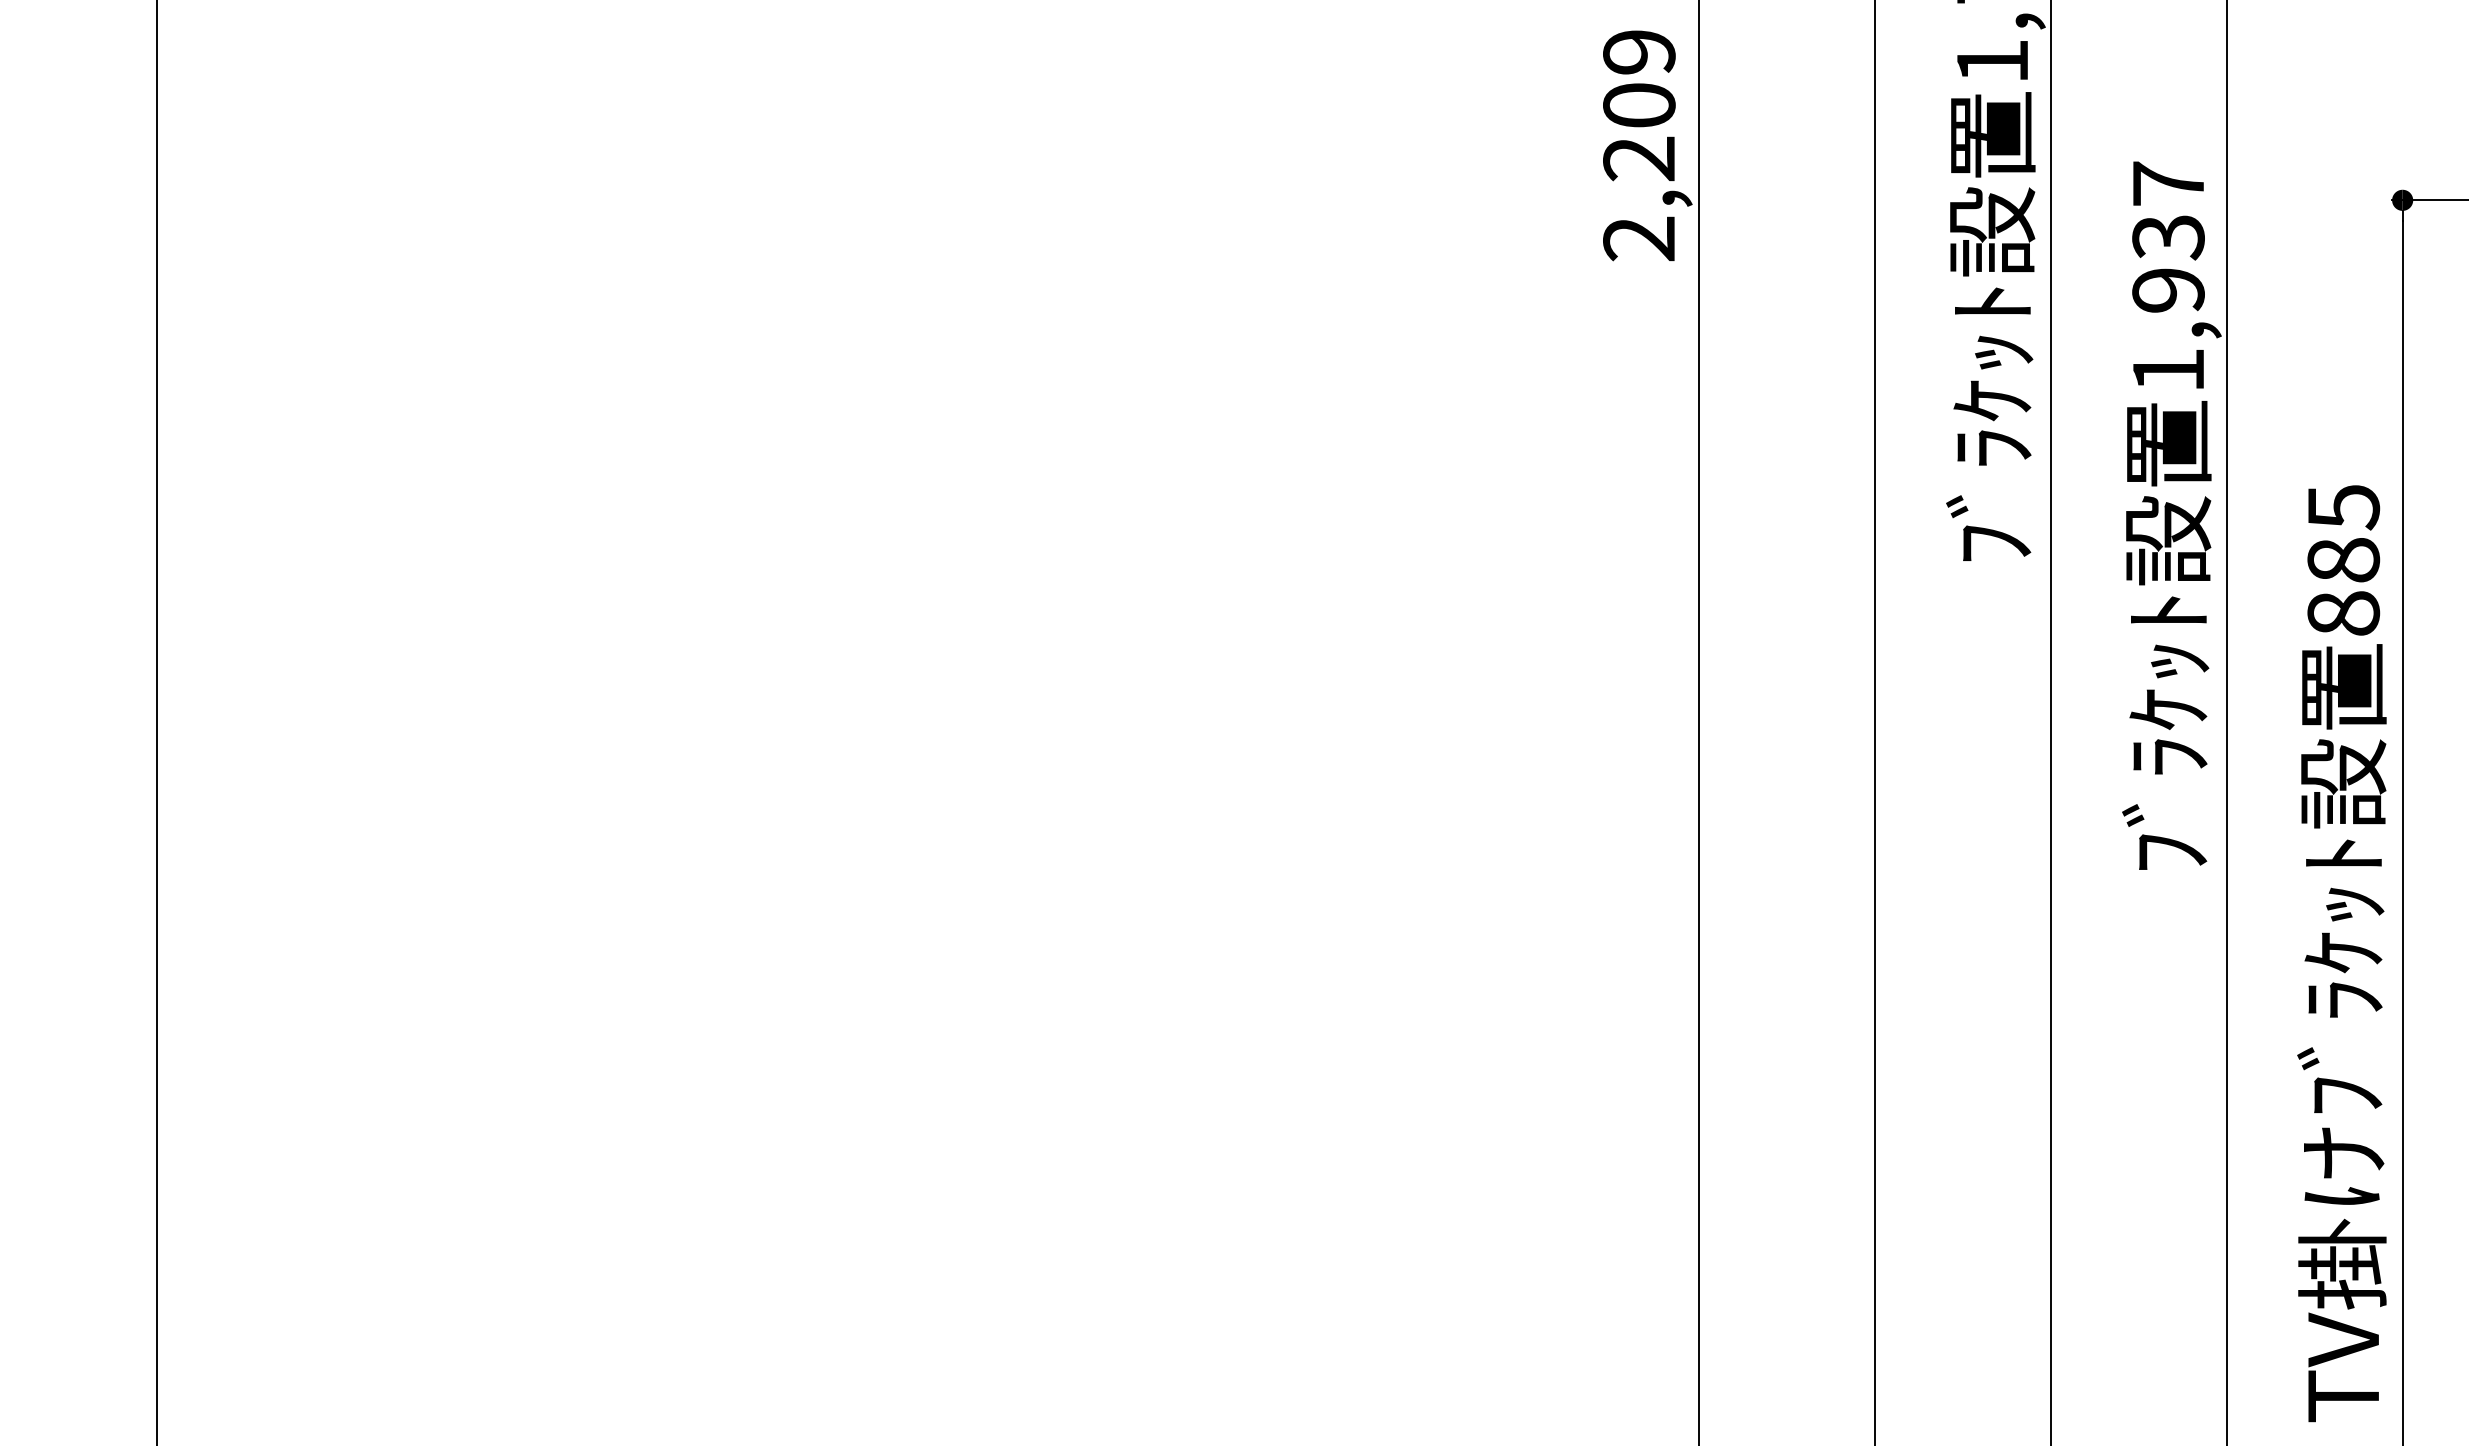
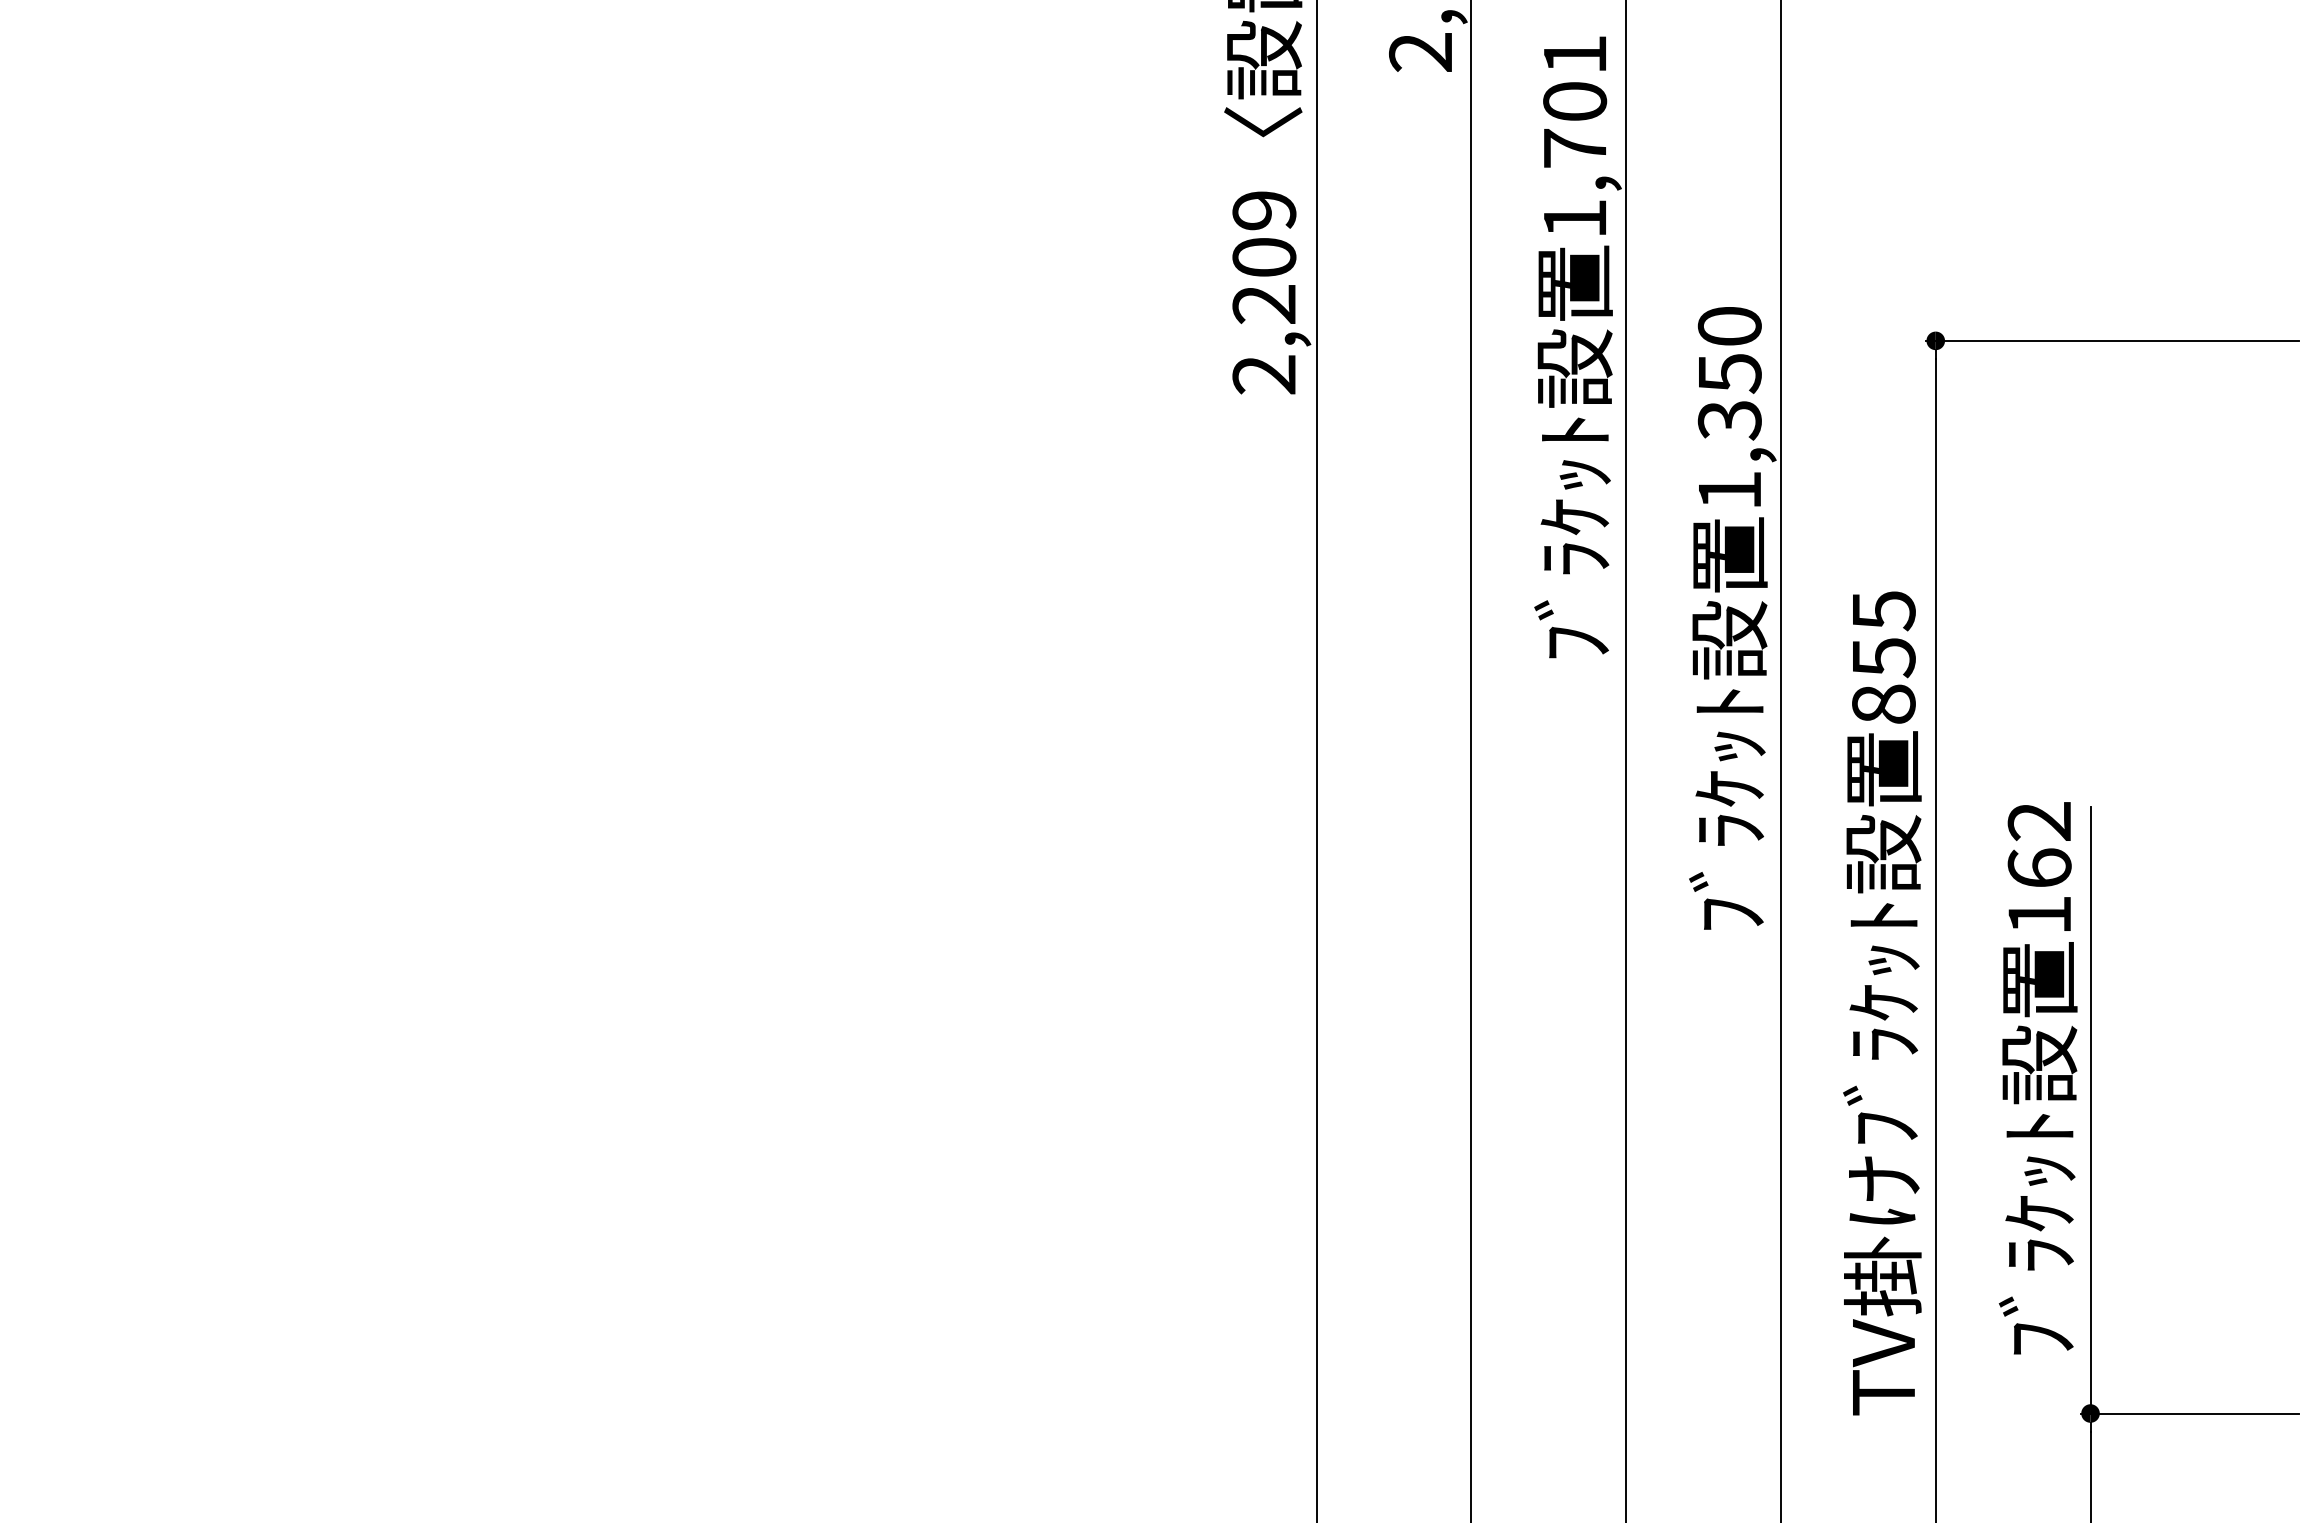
text: (2168, 237) -> (1729, 373), 1,937 -> 1,350
text: (2343, 560) -> (1883, 657), 885 -> 855

